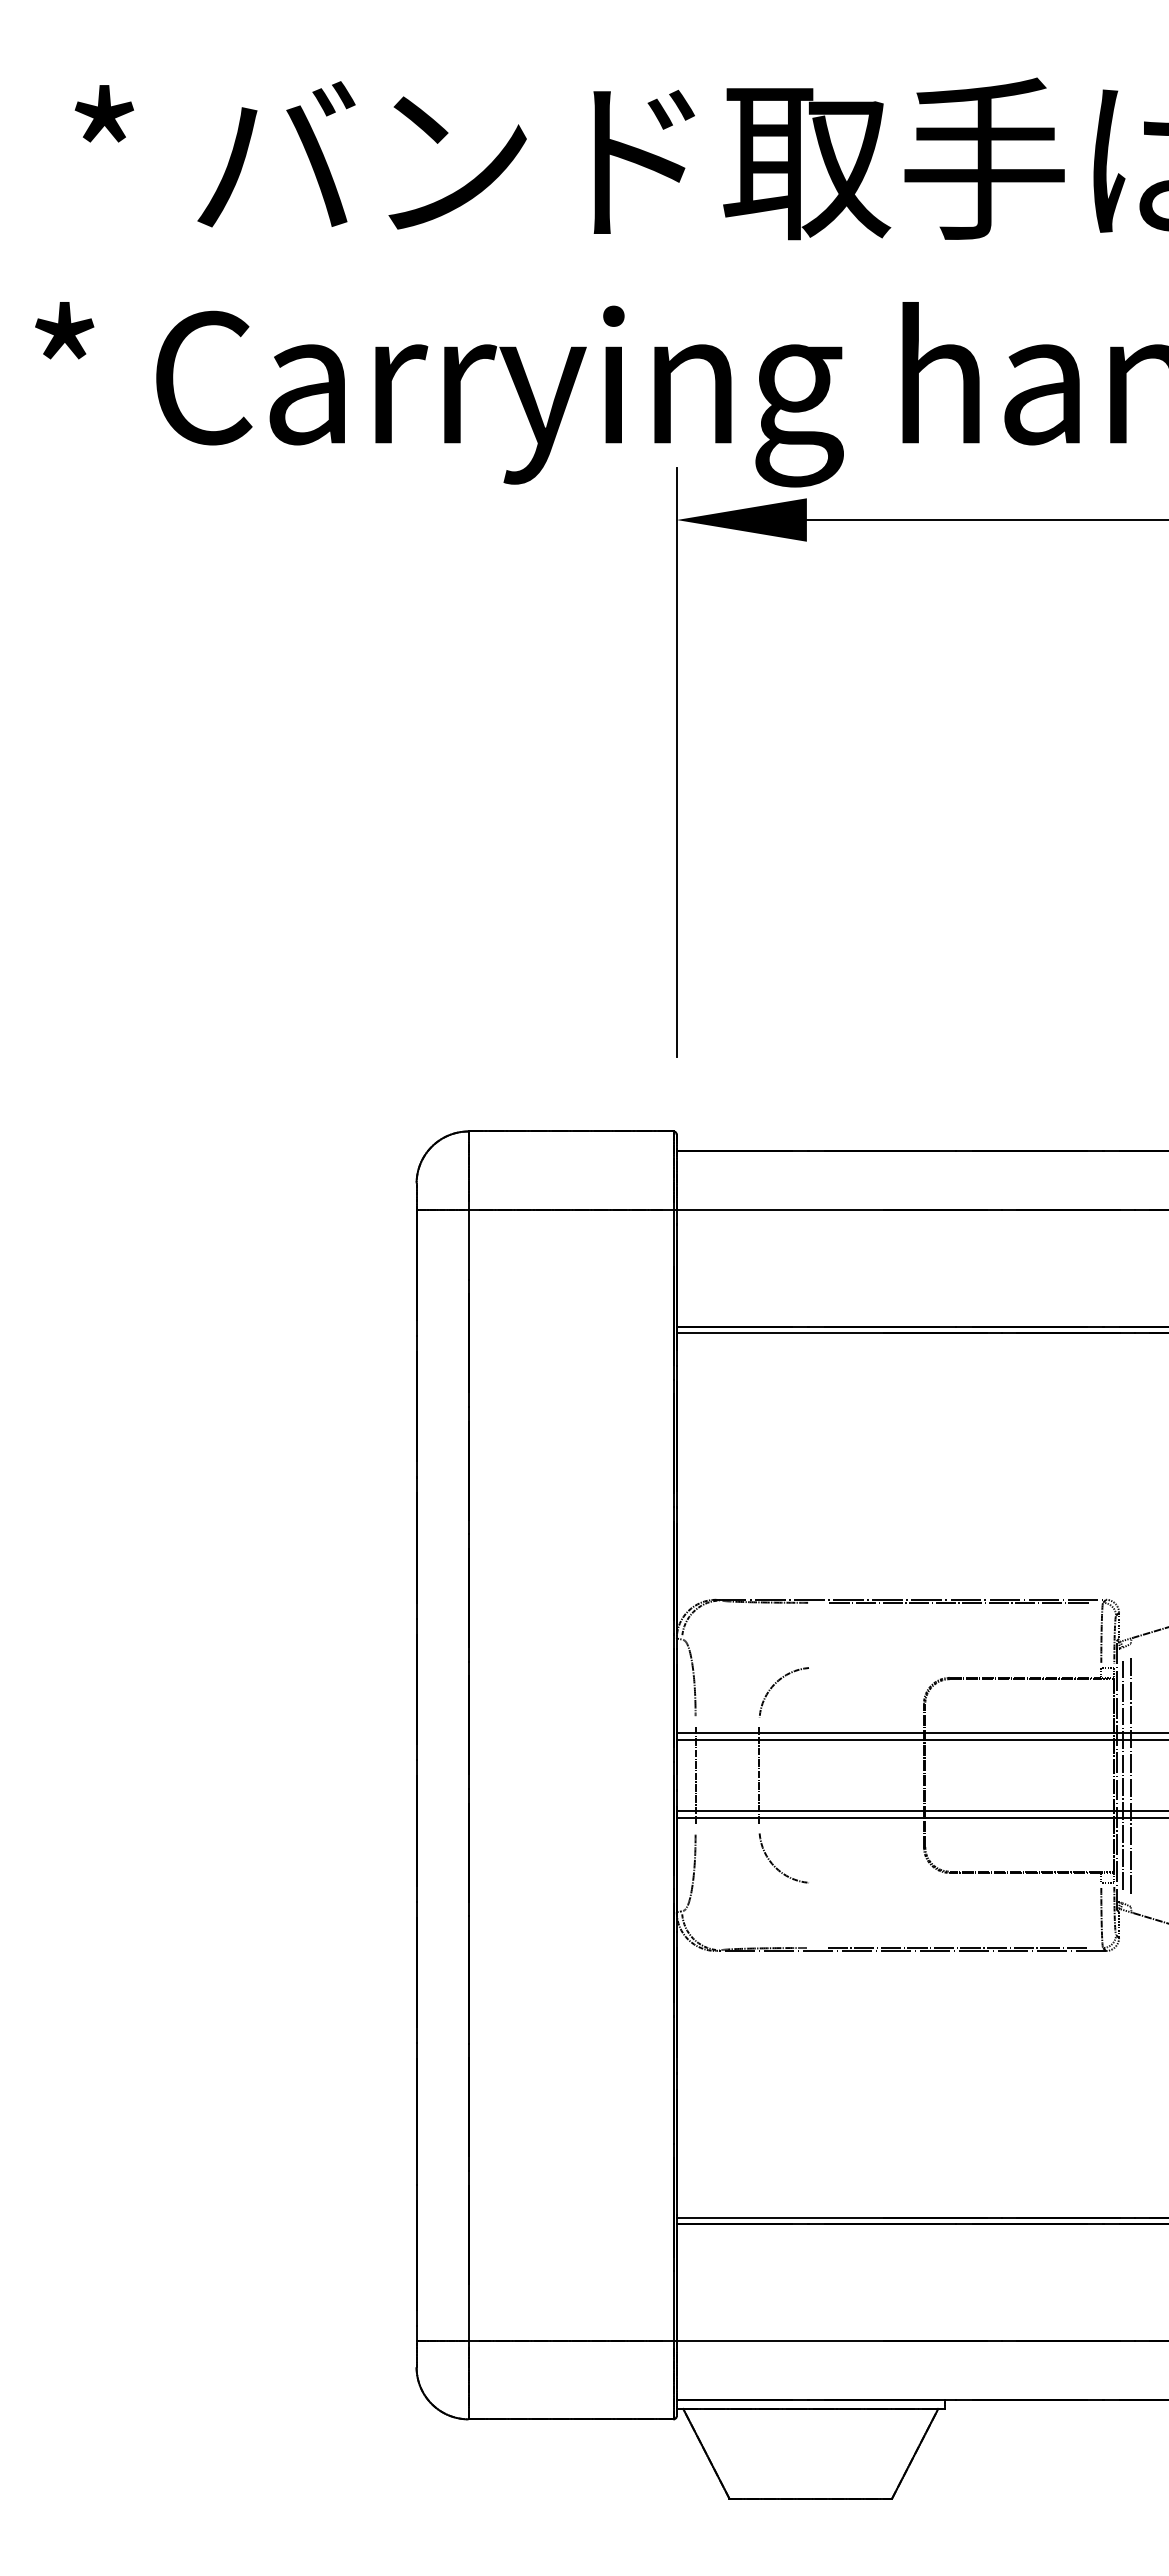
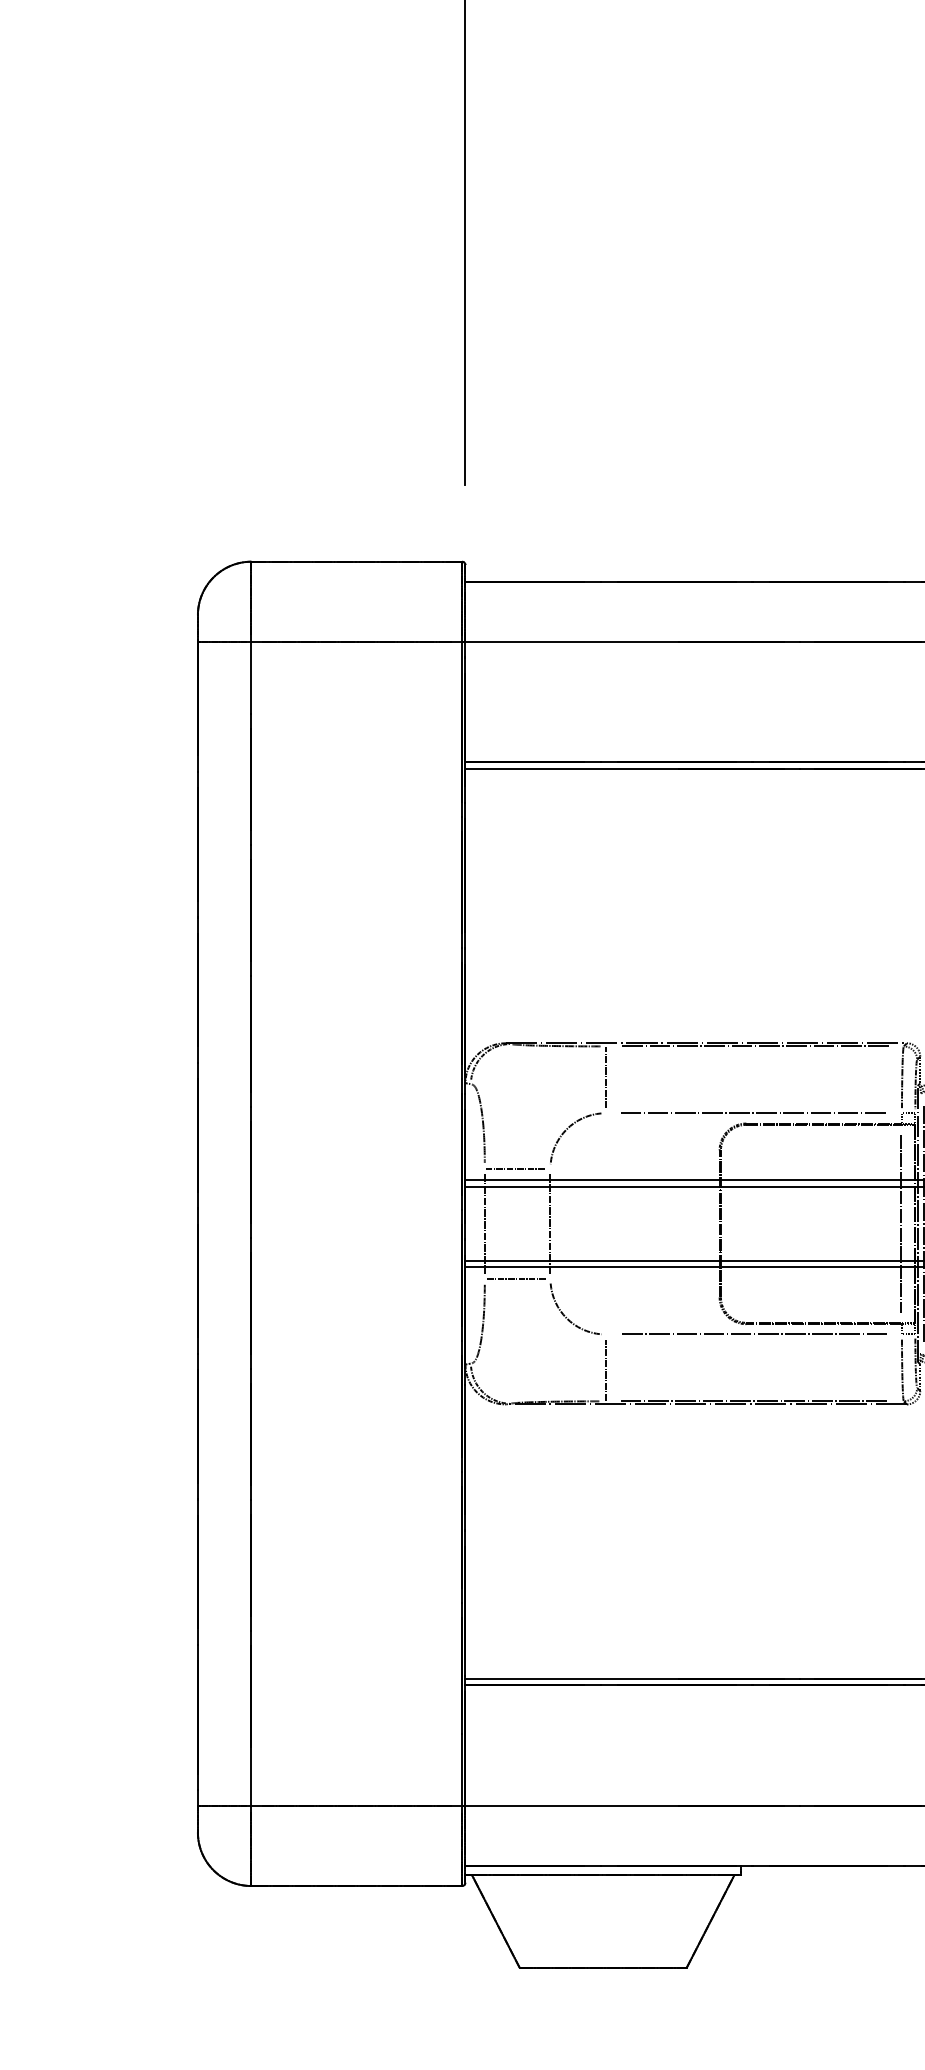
line: (813, 1632) -> (606, 1076), added
line: (956, 1667) -> (753, 1112), added
line: (725, 1721) -> (515, 1168), added
line: (1100, 1775) -> (901, 1223), added
line: (725, 1829) -> (515, 1279), added
line: (956, 1883) -> (753, 1335), added
line: (813, 1917) -> (606, 1369), added

